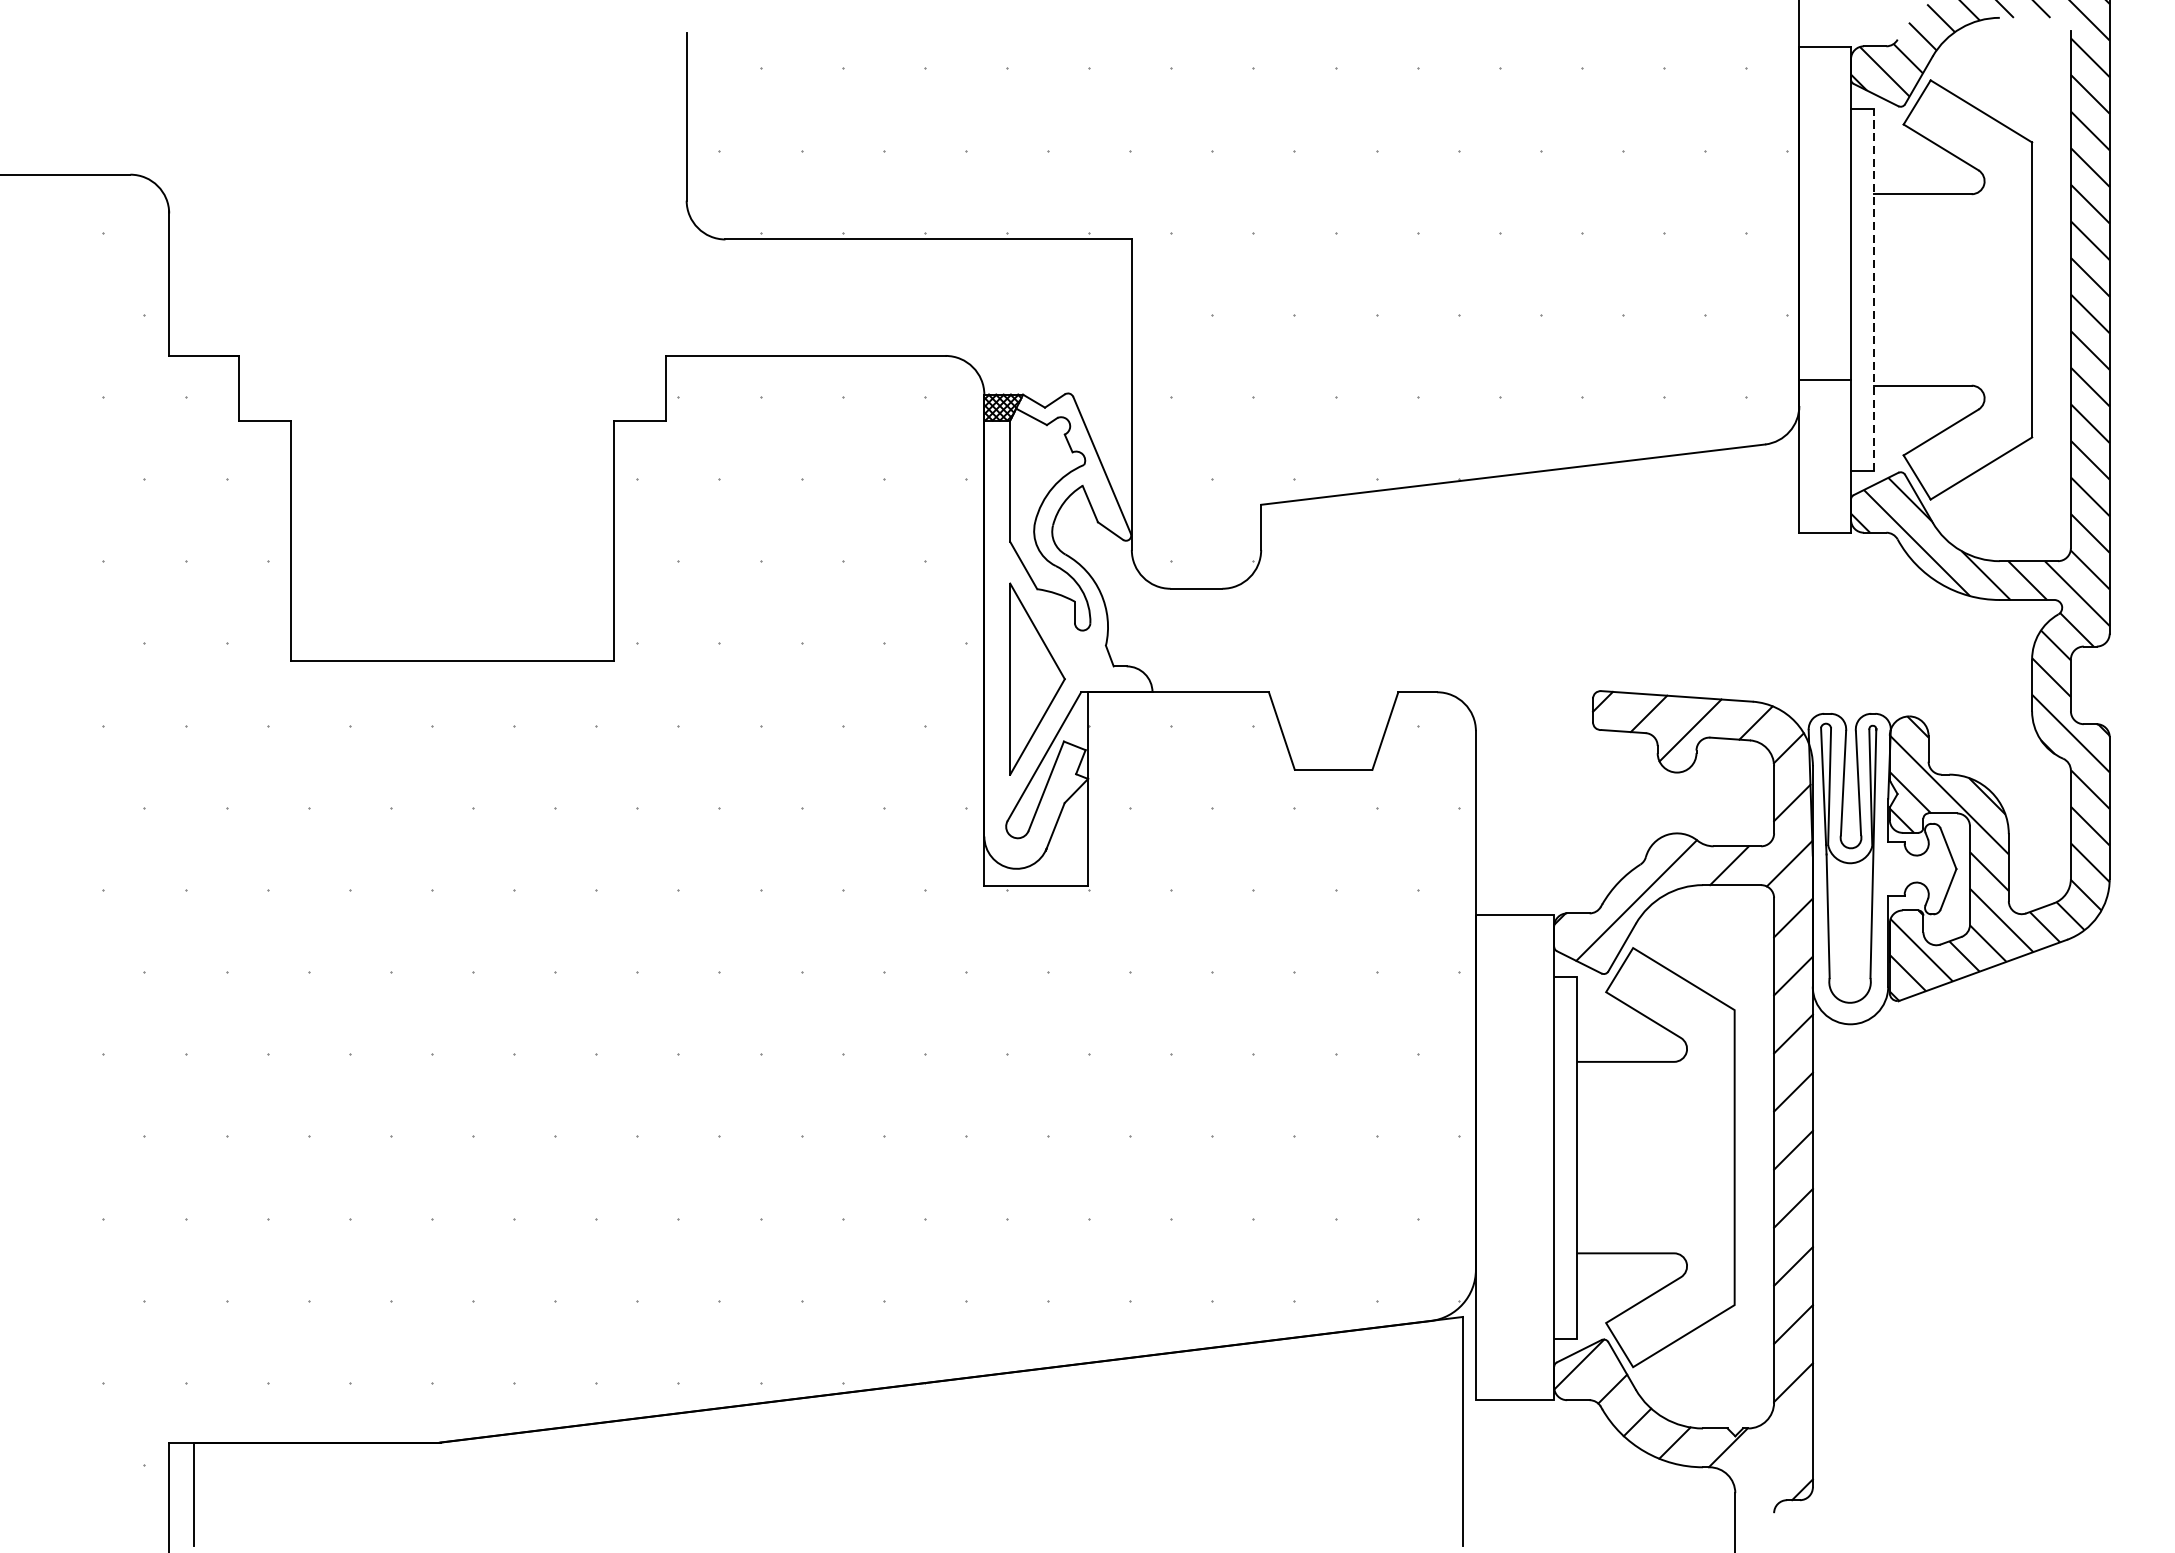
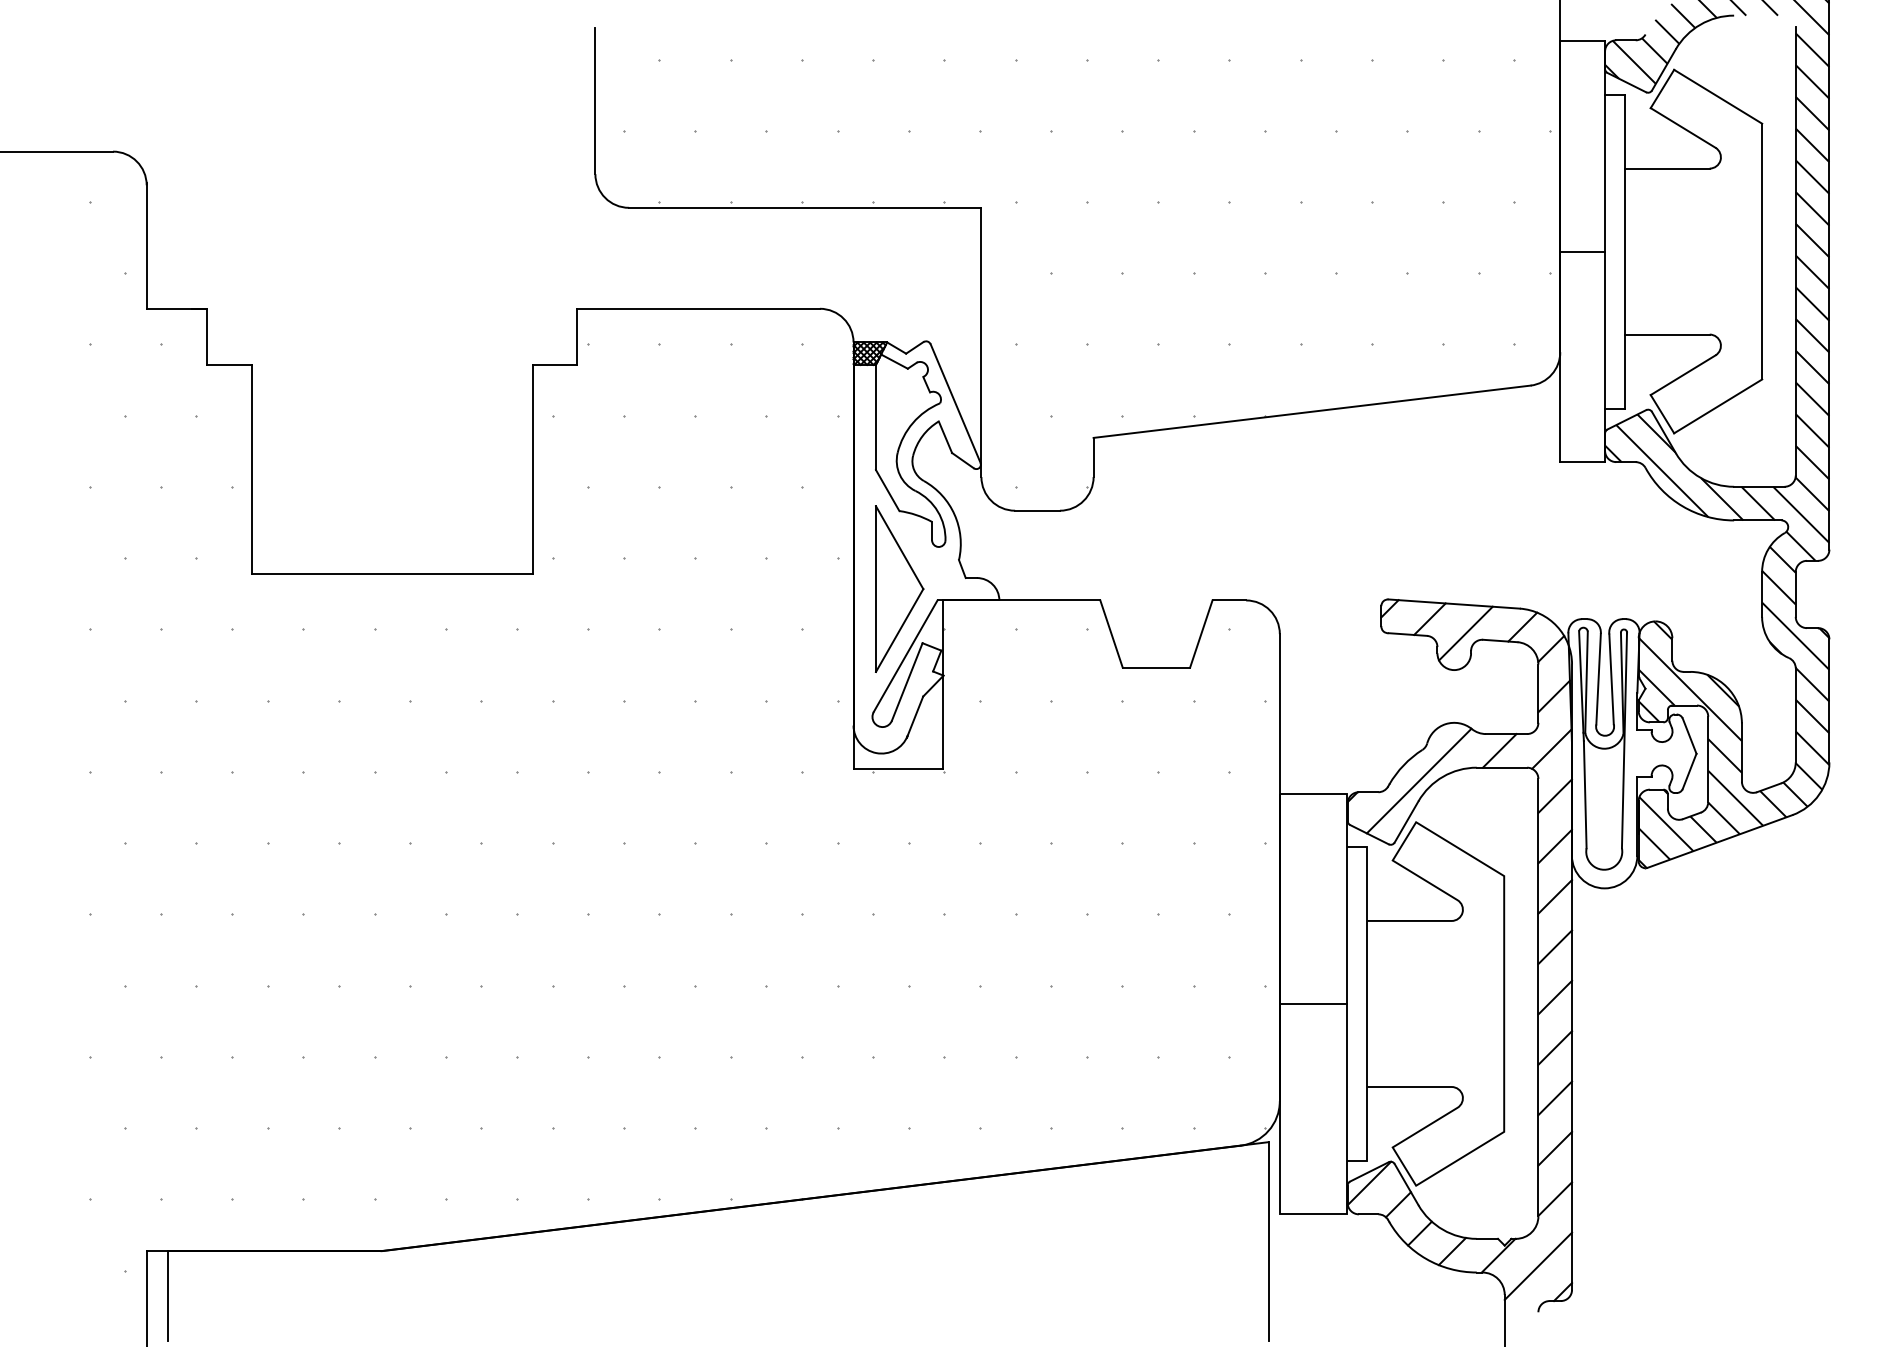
line: (1874, 289) -> (1625, 251), dashed -> solid
line: (1824, 379) -> (1582, 251), moved
line: (1514, 1157) -> (1313, 1003), added
line: (1774, 1459) -> (1538, 1265), added

